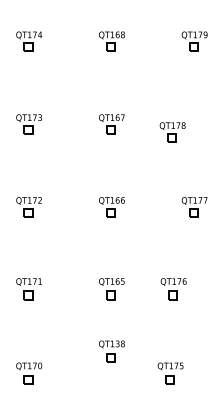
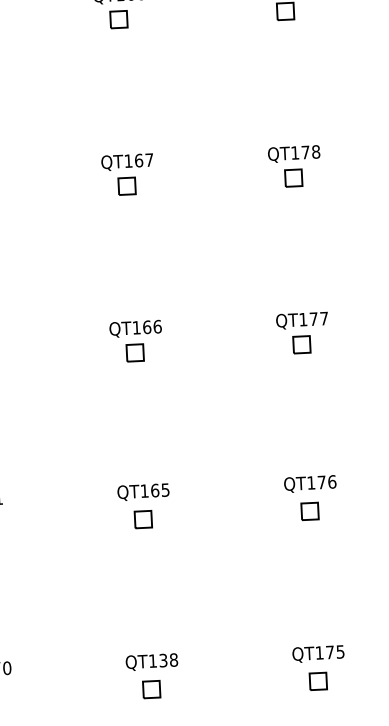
part: (172, 132) -> (294, 166), moved
part: (173, 289) -> (310, 499), moved
part: (111, 351) -> (151, 676), moved
part: (170, 373) -> (318, 668), moved

